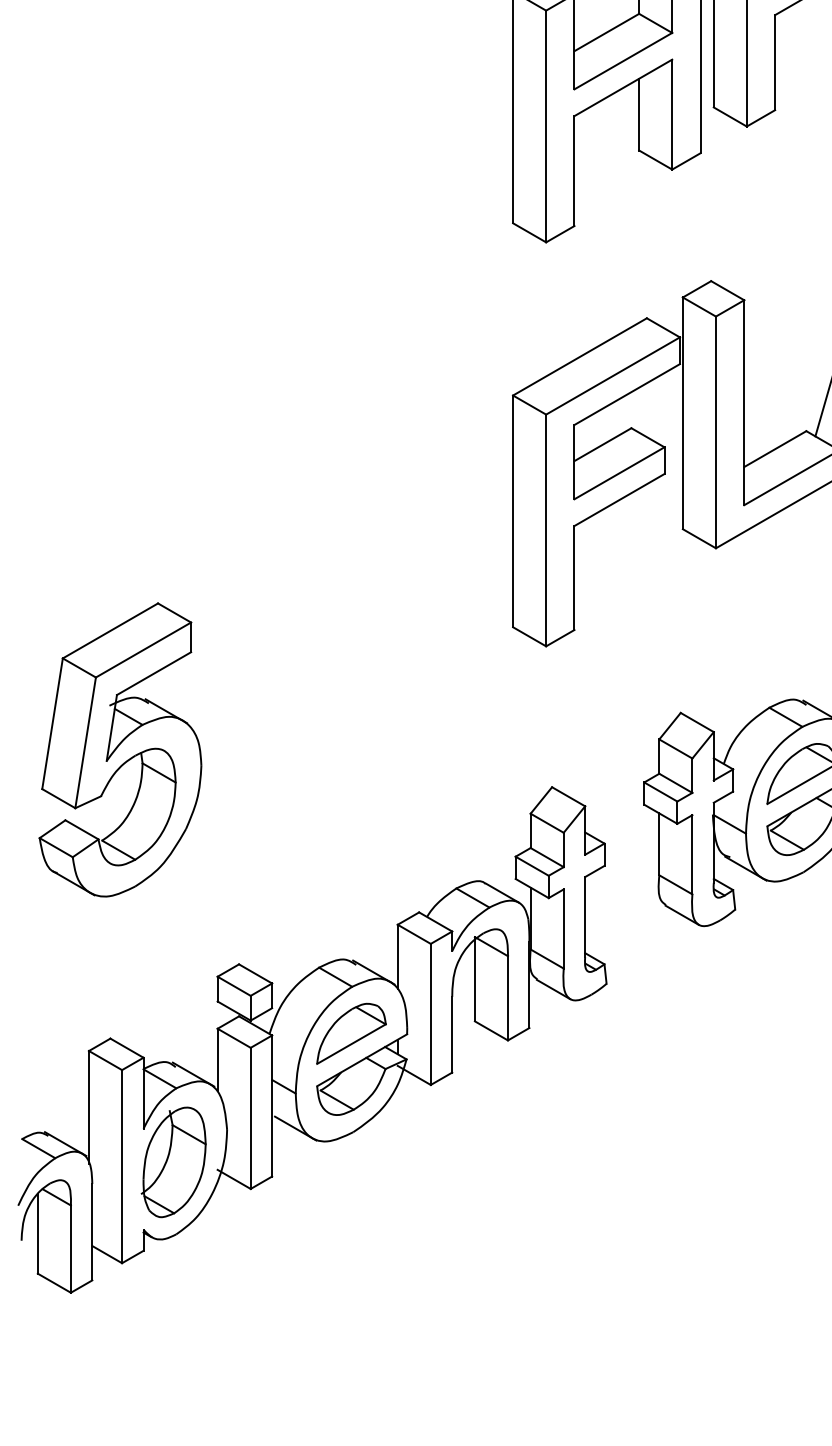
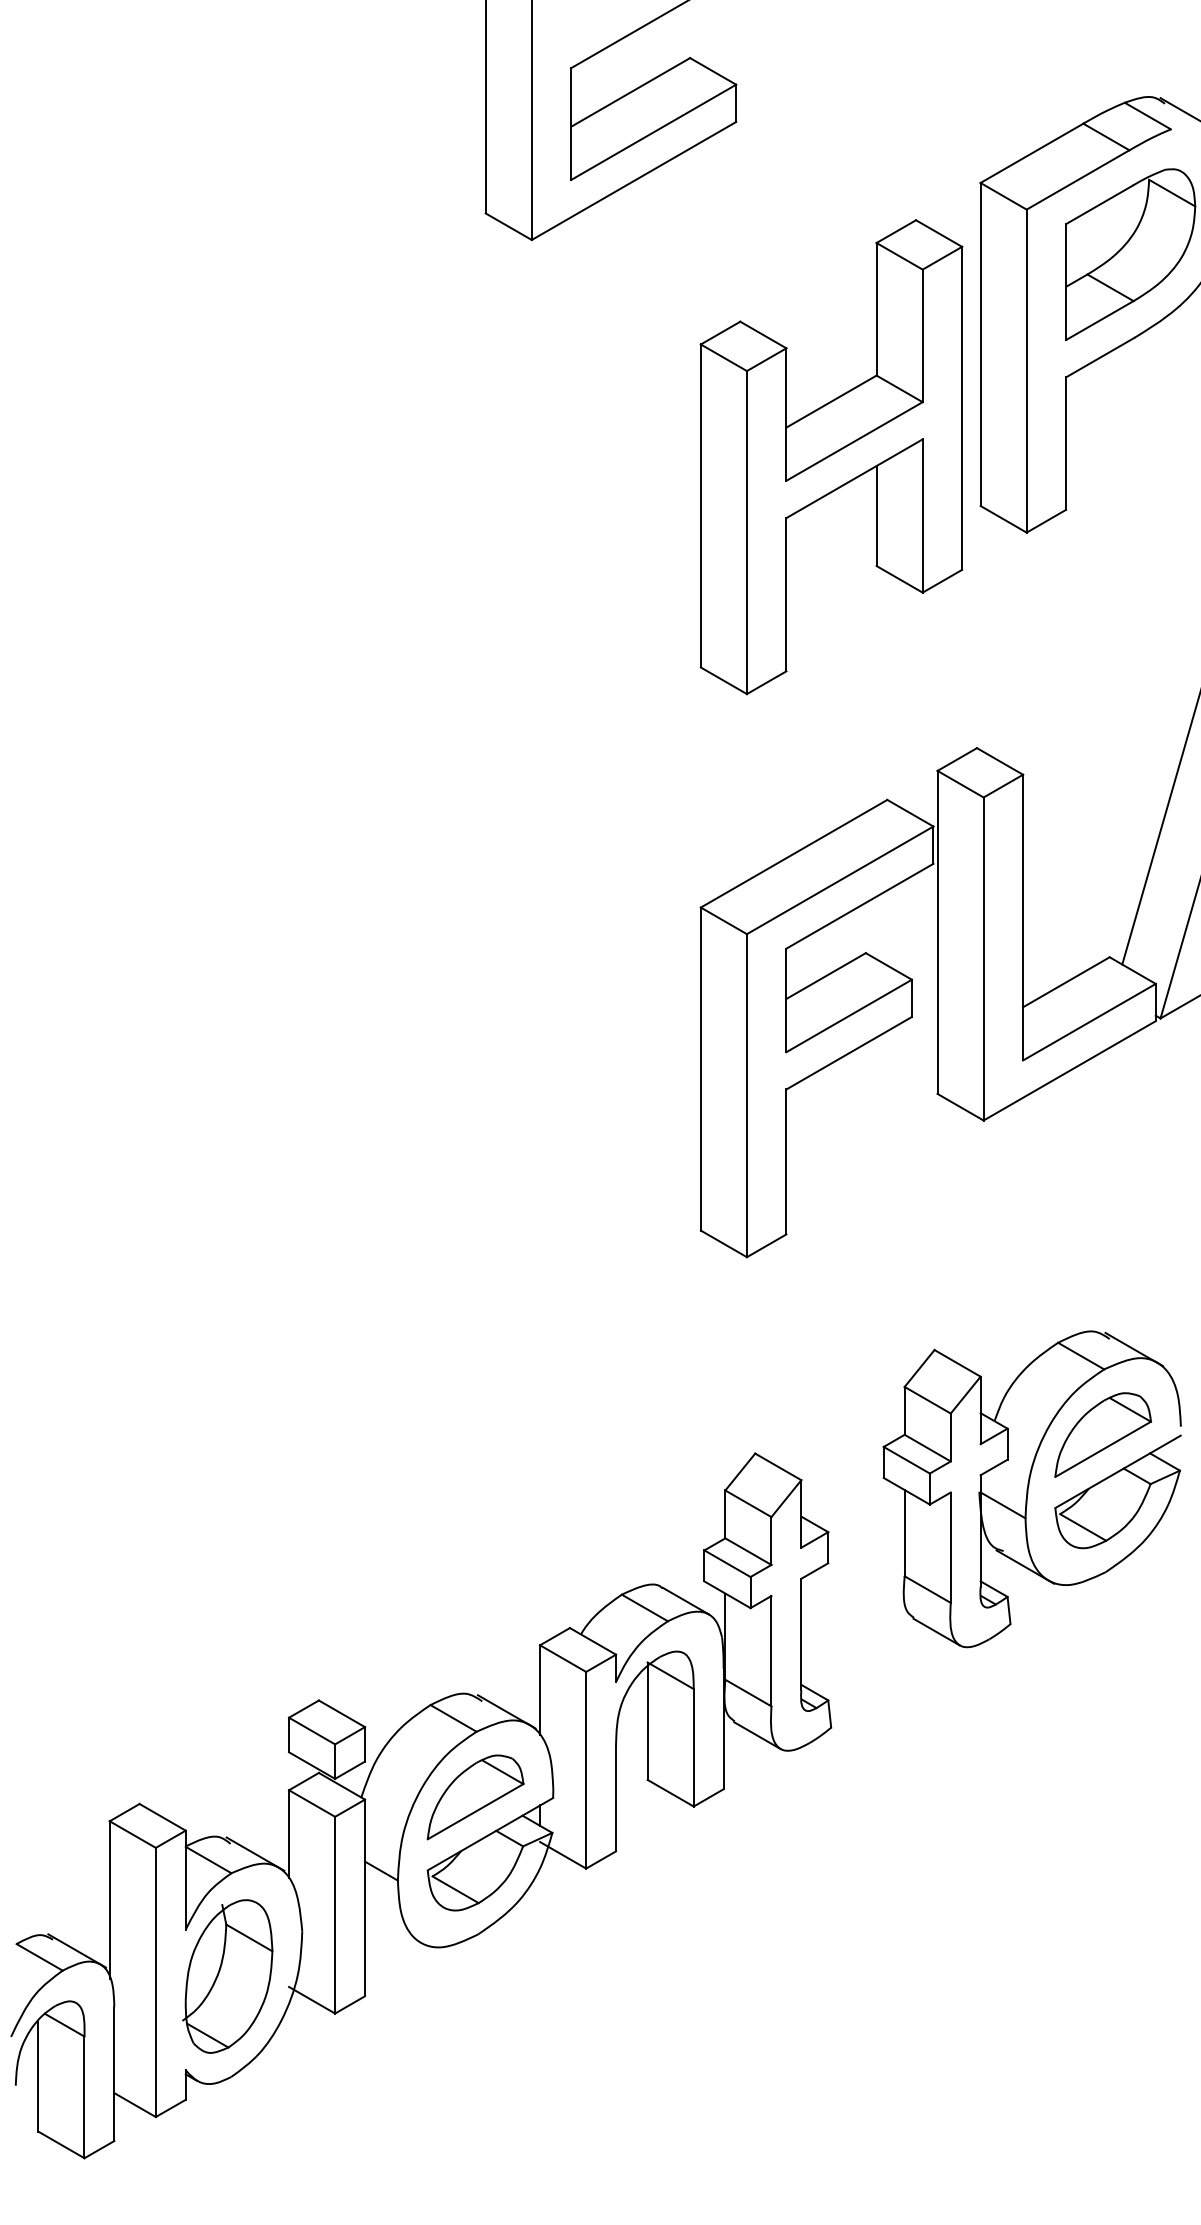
part: (120, 749) -> (153, 1401), removed
line: (295, 1128) -> (397, 1929), removed

